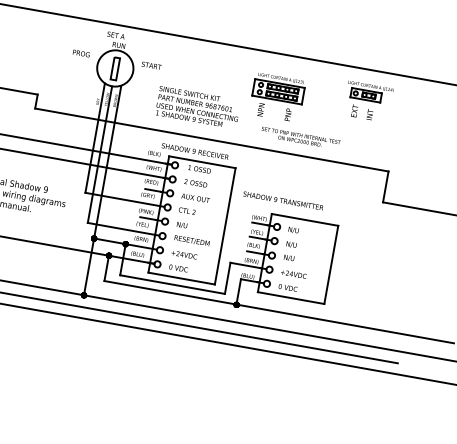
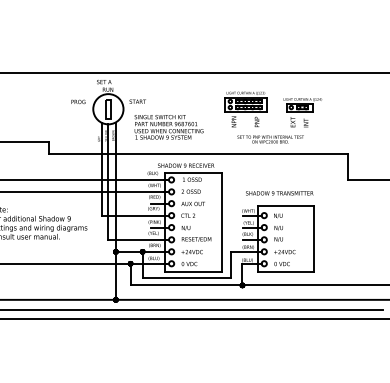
part: (367, 101) -> (302, 112), moved
text: (197, 107) -> (168, 127), moved
text: (283, 201) -> (279, 193), moved

